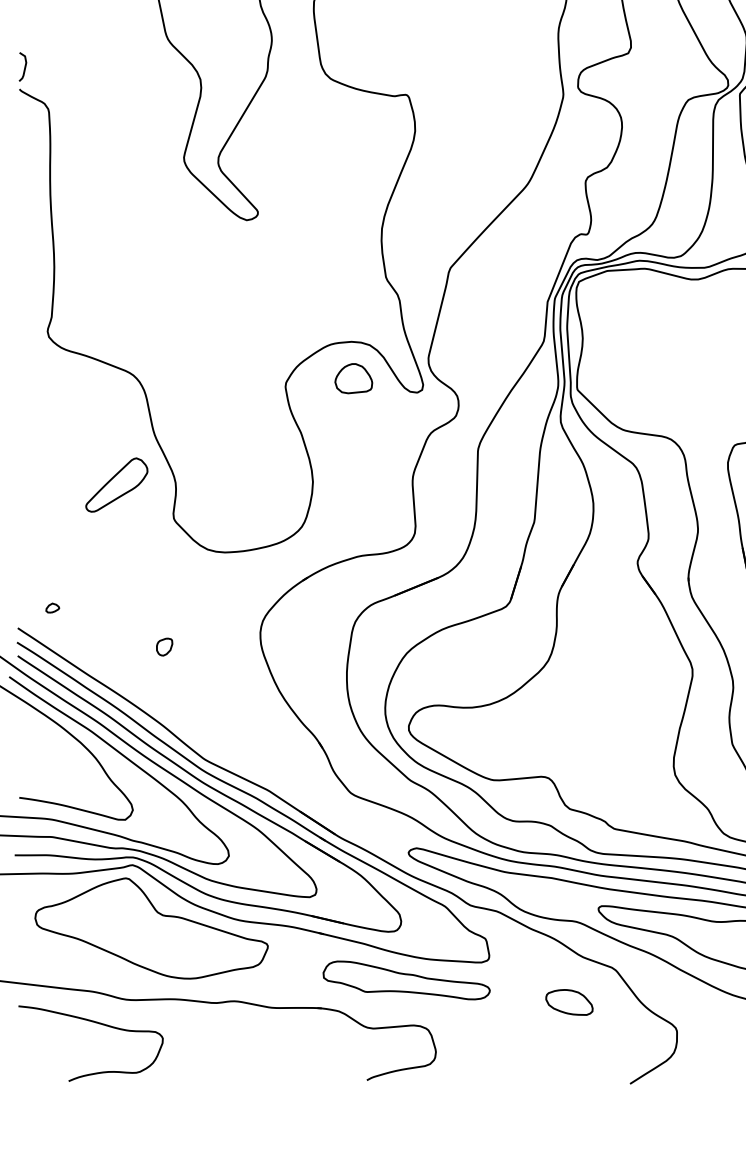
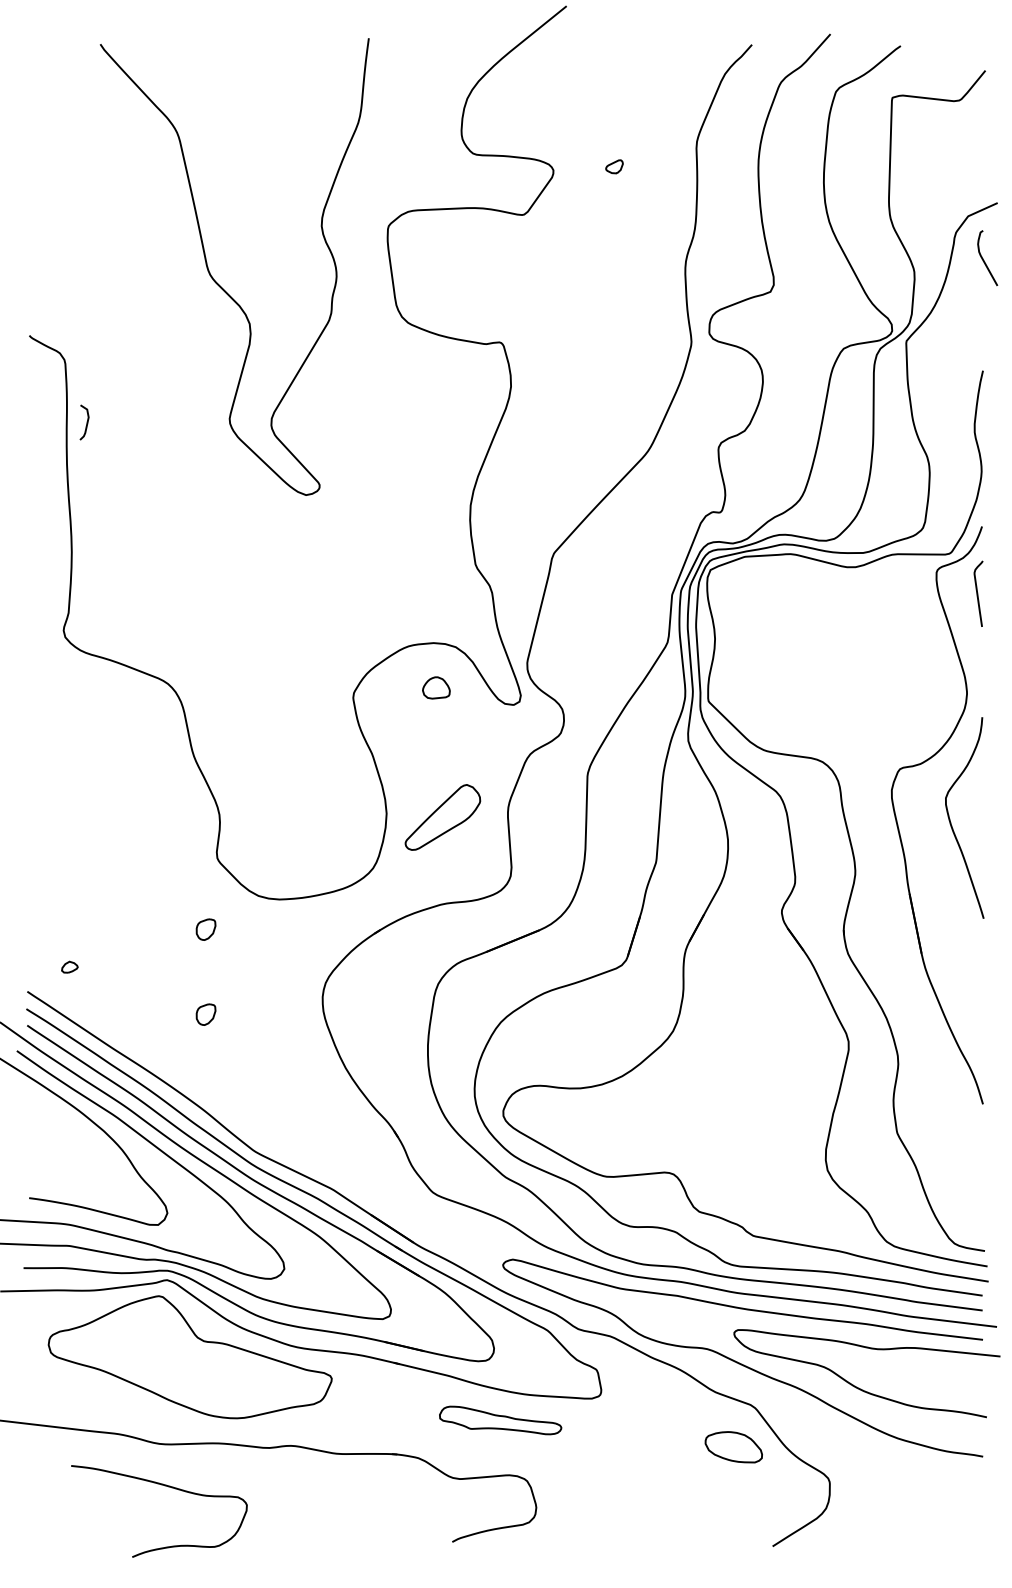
curve: (24, 66) -> (86, 422), moved
part: (353, 378) -> (436, 687), size x0.6
part: (116, 485) -> (442, 817), moved
part: (164, 577) -> (205, 929), added
part: (406, 980) -> (500, 1420), size x0.6
part: (569, 1002) -> (733, 1447), moved
curve: (95, 1023) -> (164, 1486), moved

